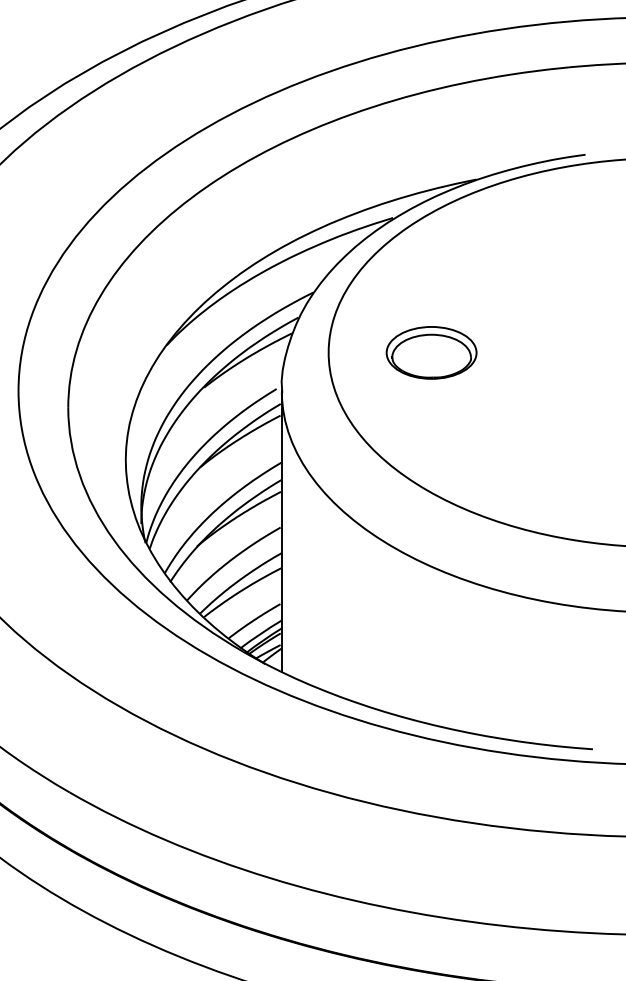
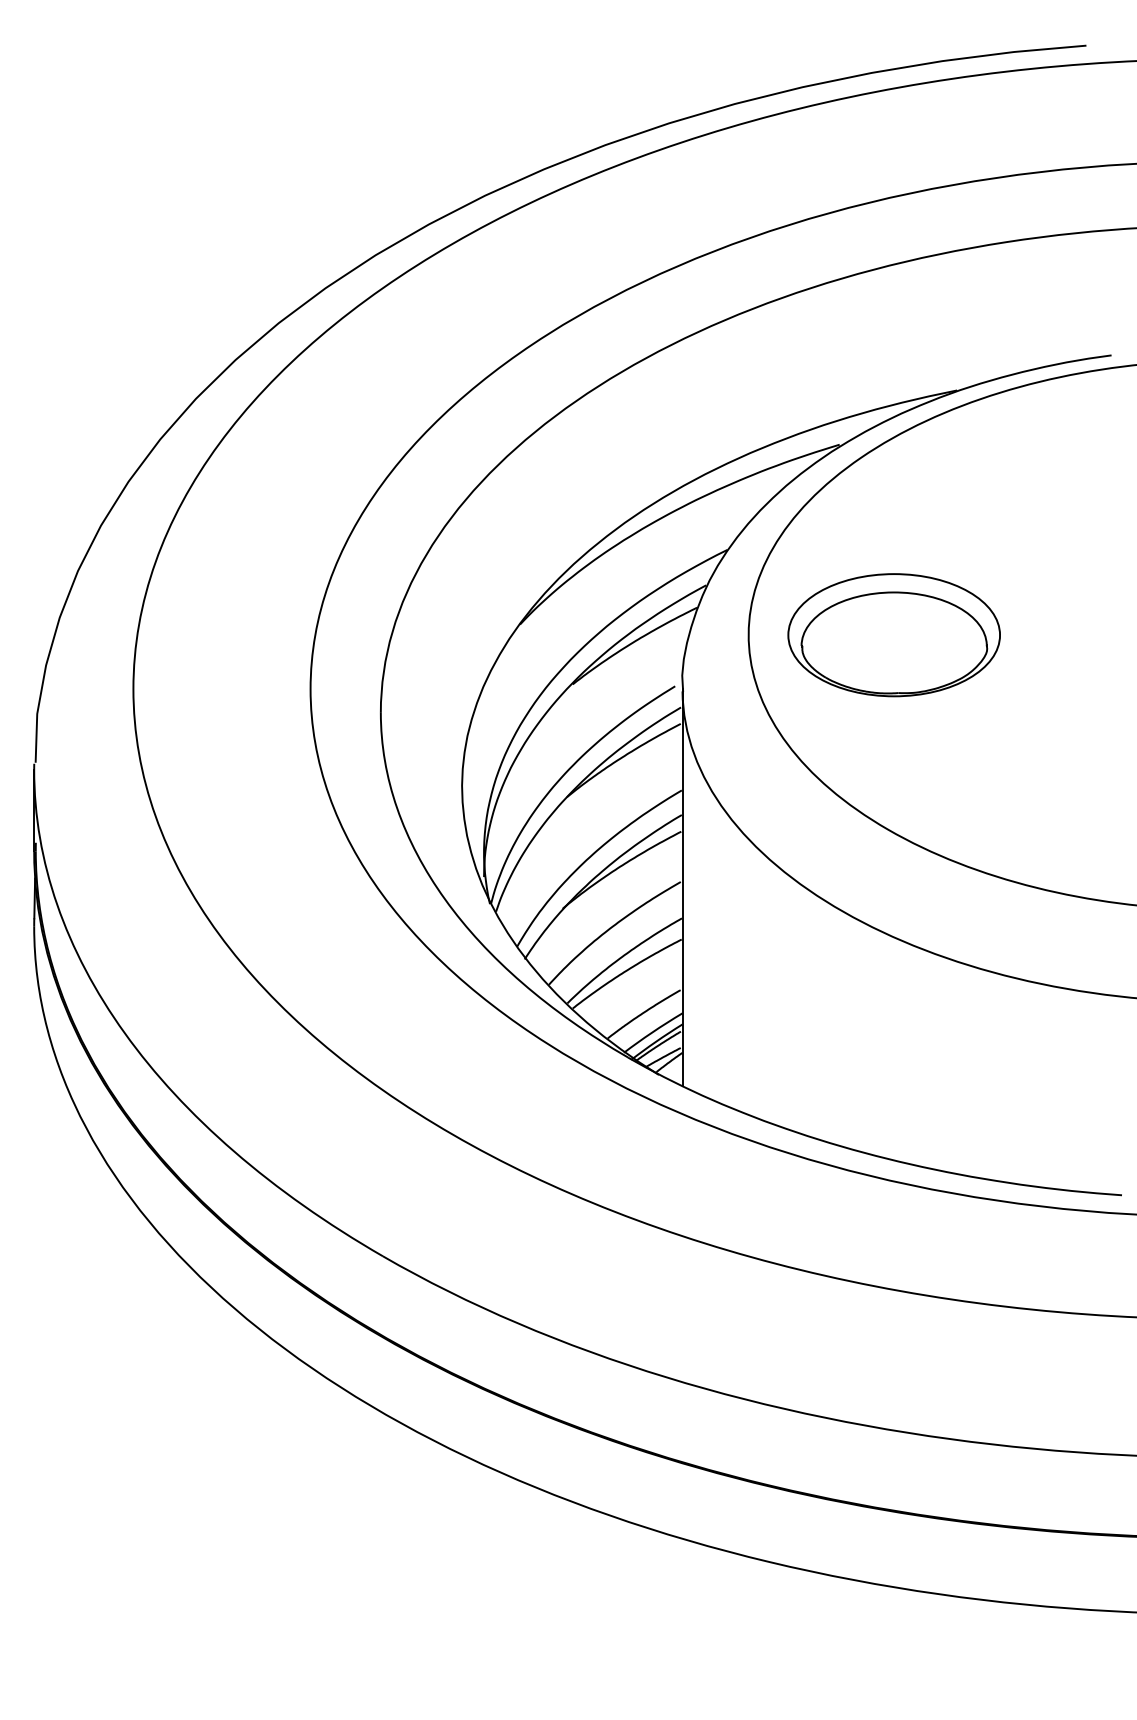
part: (431, 353) -> (893, 635), size x1.67

